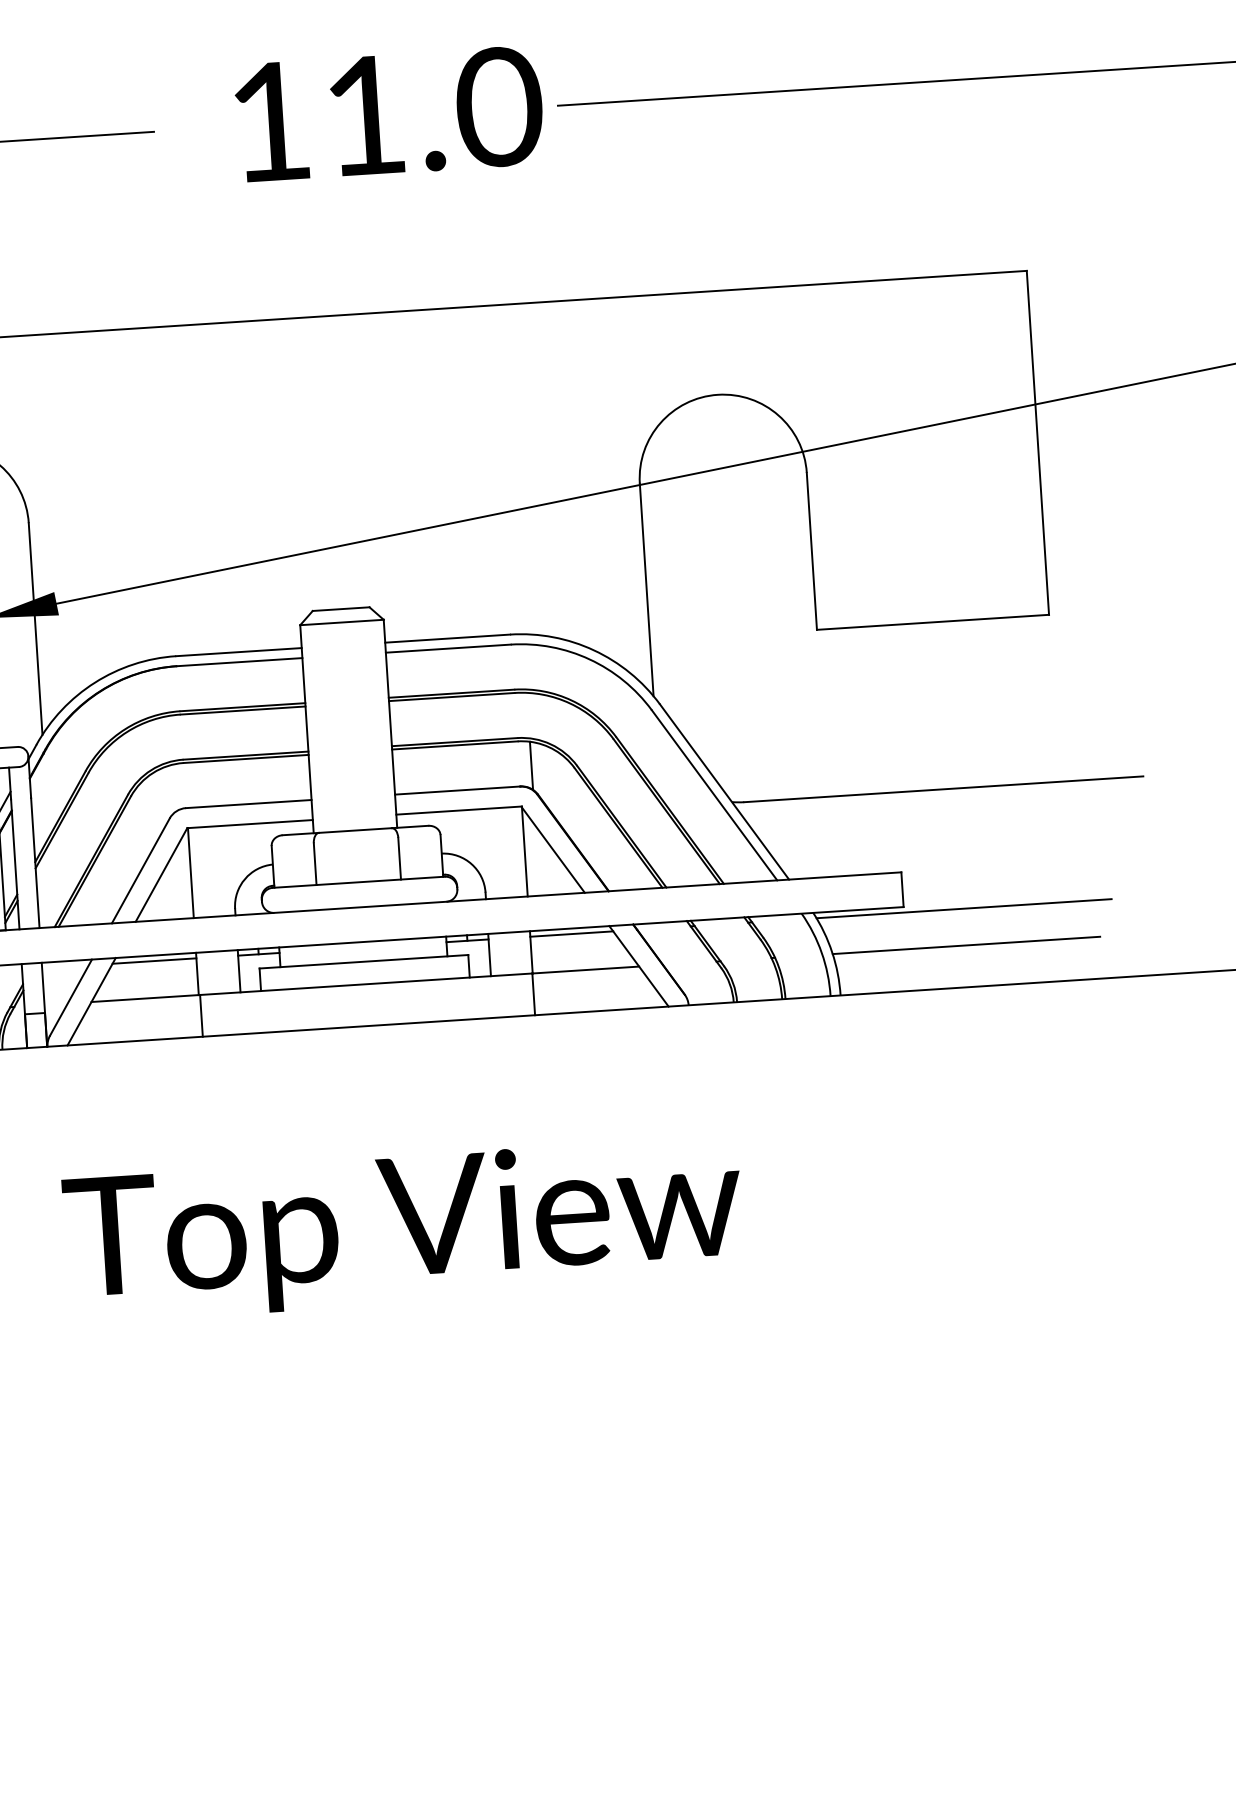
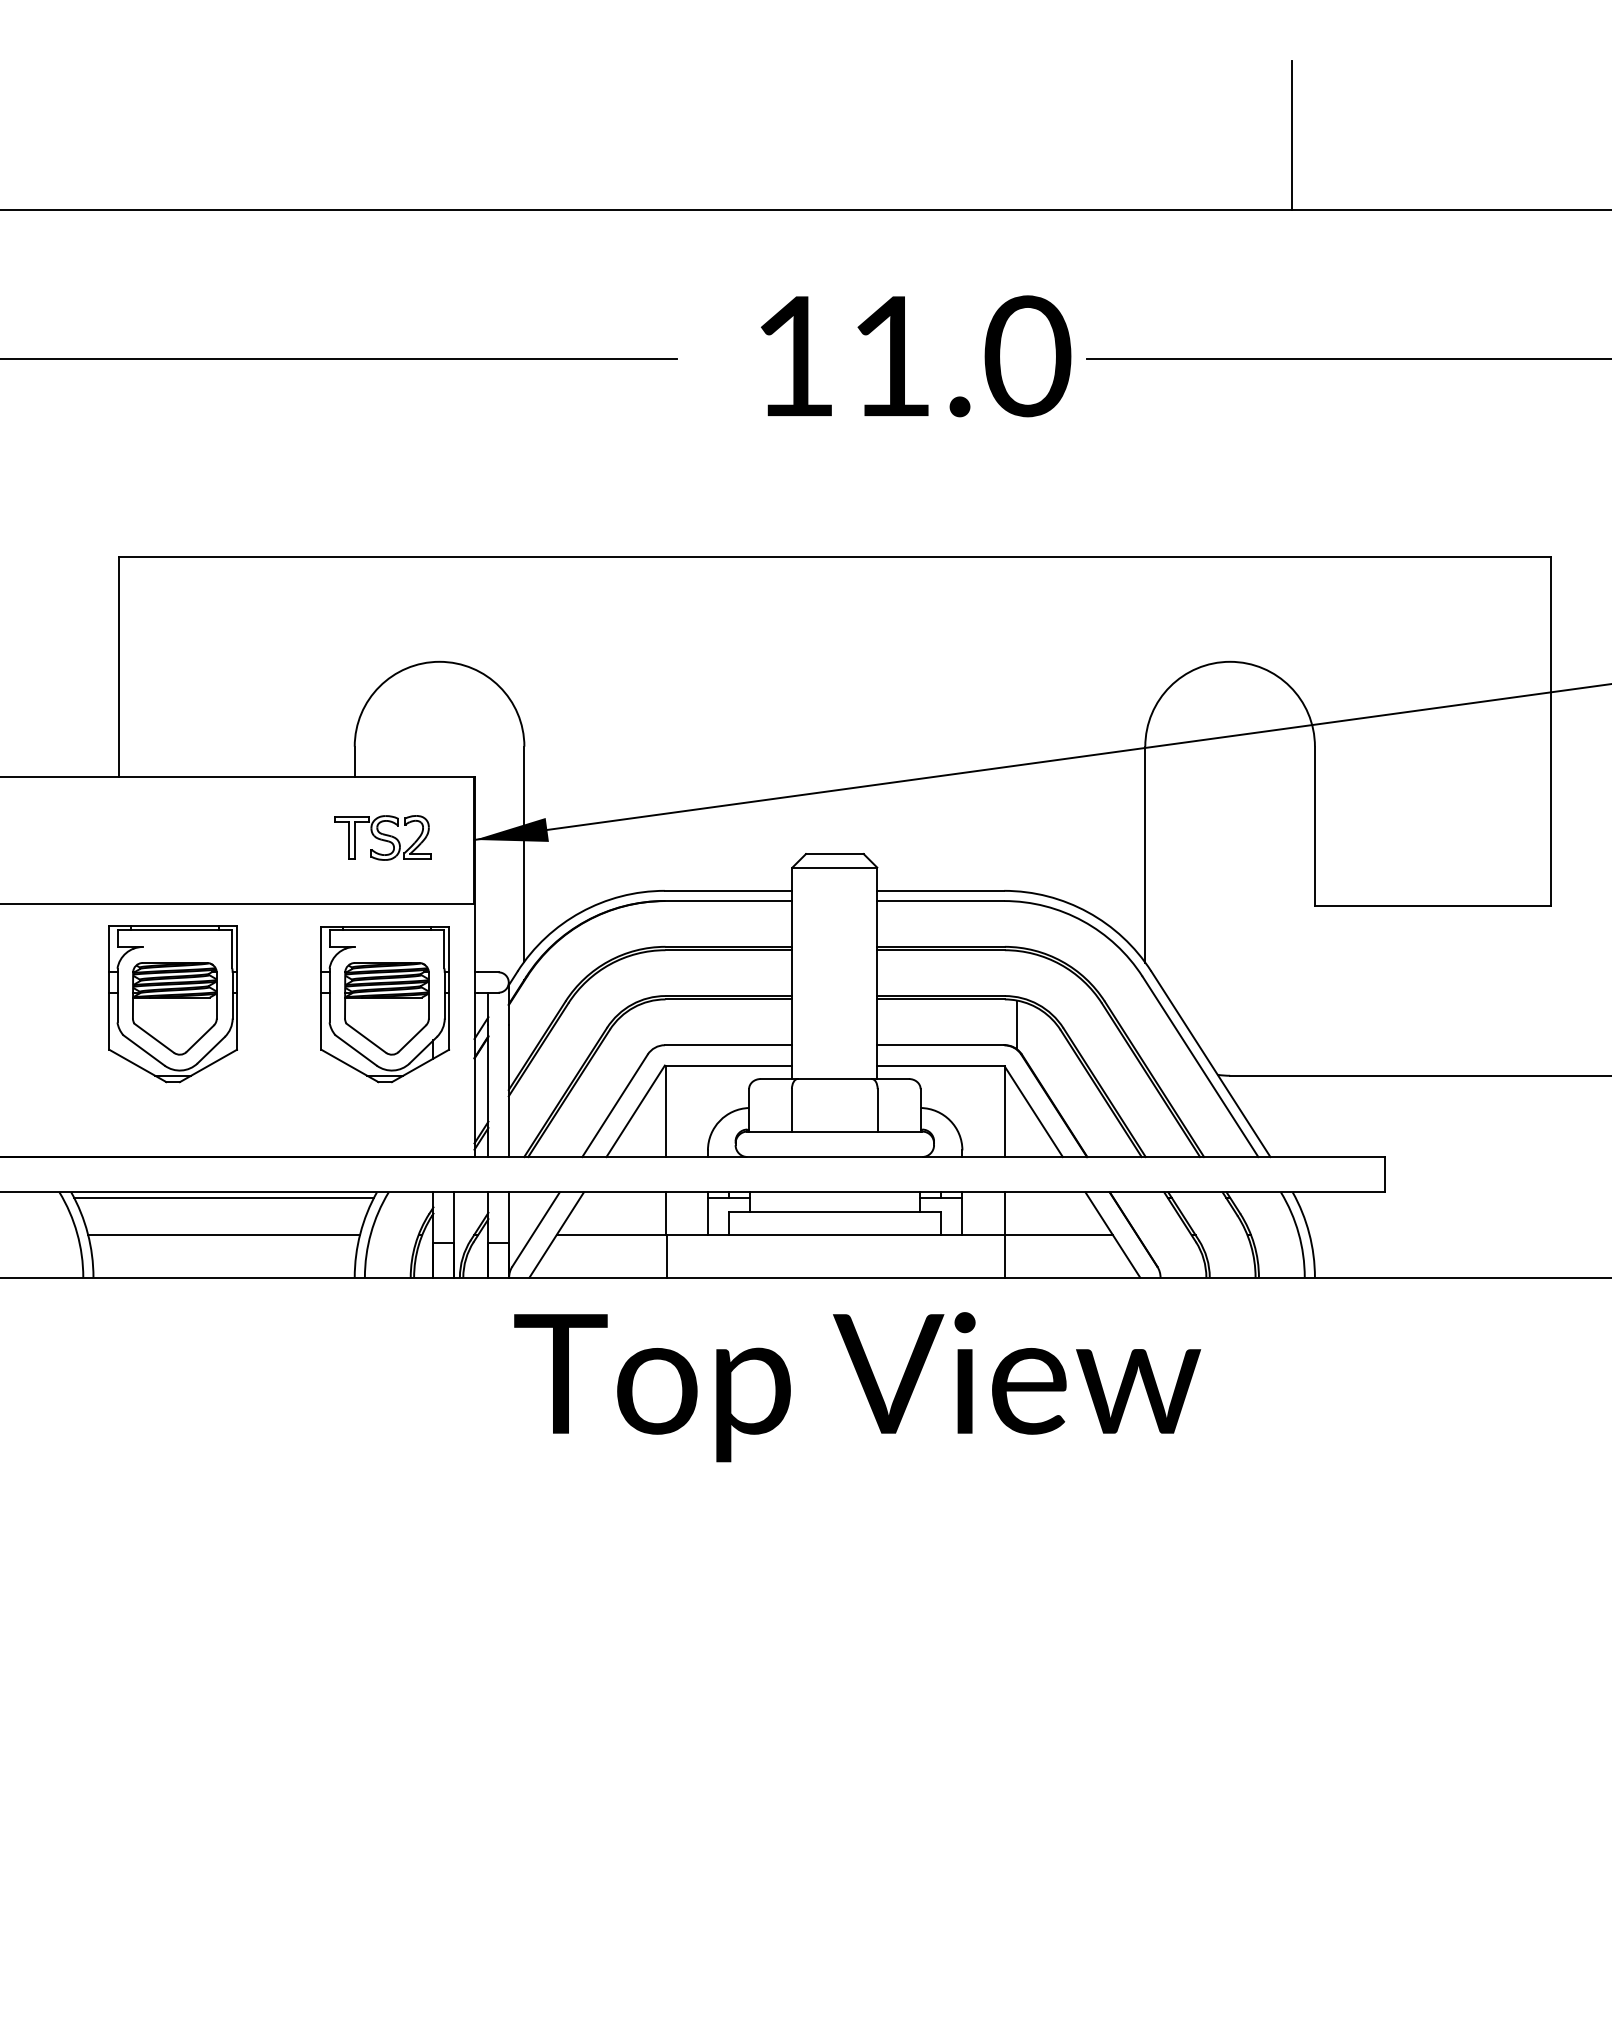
line: (963, 908) -> (1445, 1197), removed
line: (571, 933) -> (1046, 1197), removed
line: (966, 945) -> (1445, 1235), removed
line: (154, 960) -> (622, 1197), removed
text: (403, 1230) -> (857, 1387), moved

